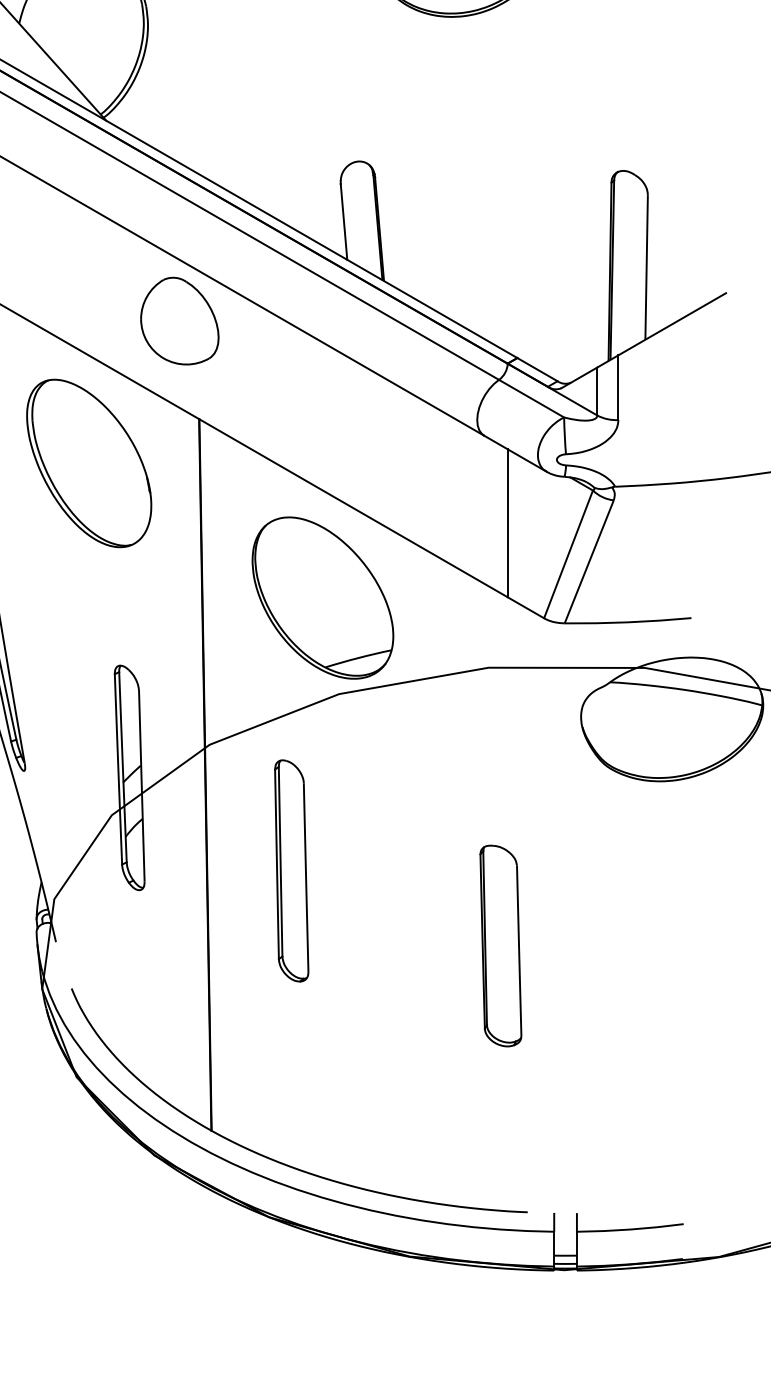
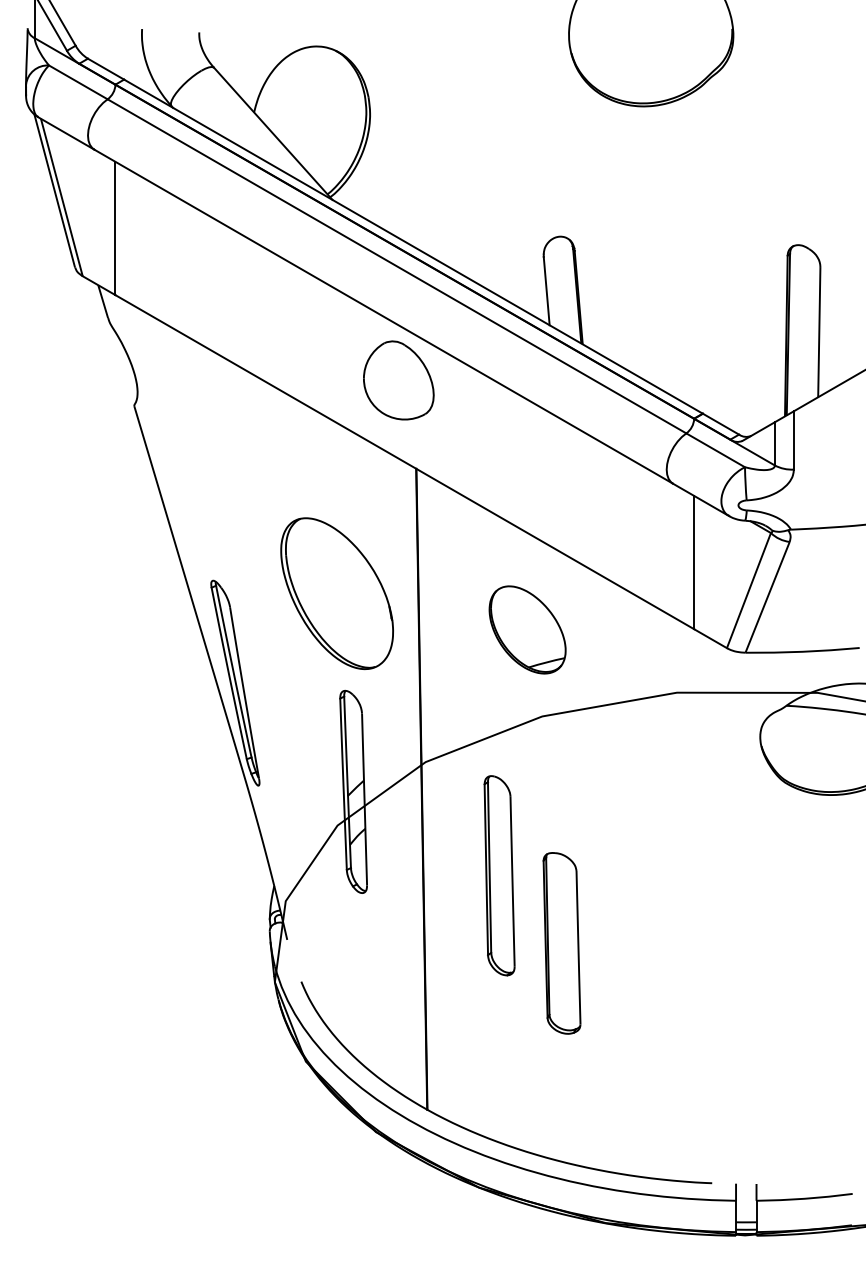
part: (88, 463) -> (336, 593), moved
part: (322, 597) -> (527, 629), size x0.6
part: (500, 946) -> (561, 943), moved

